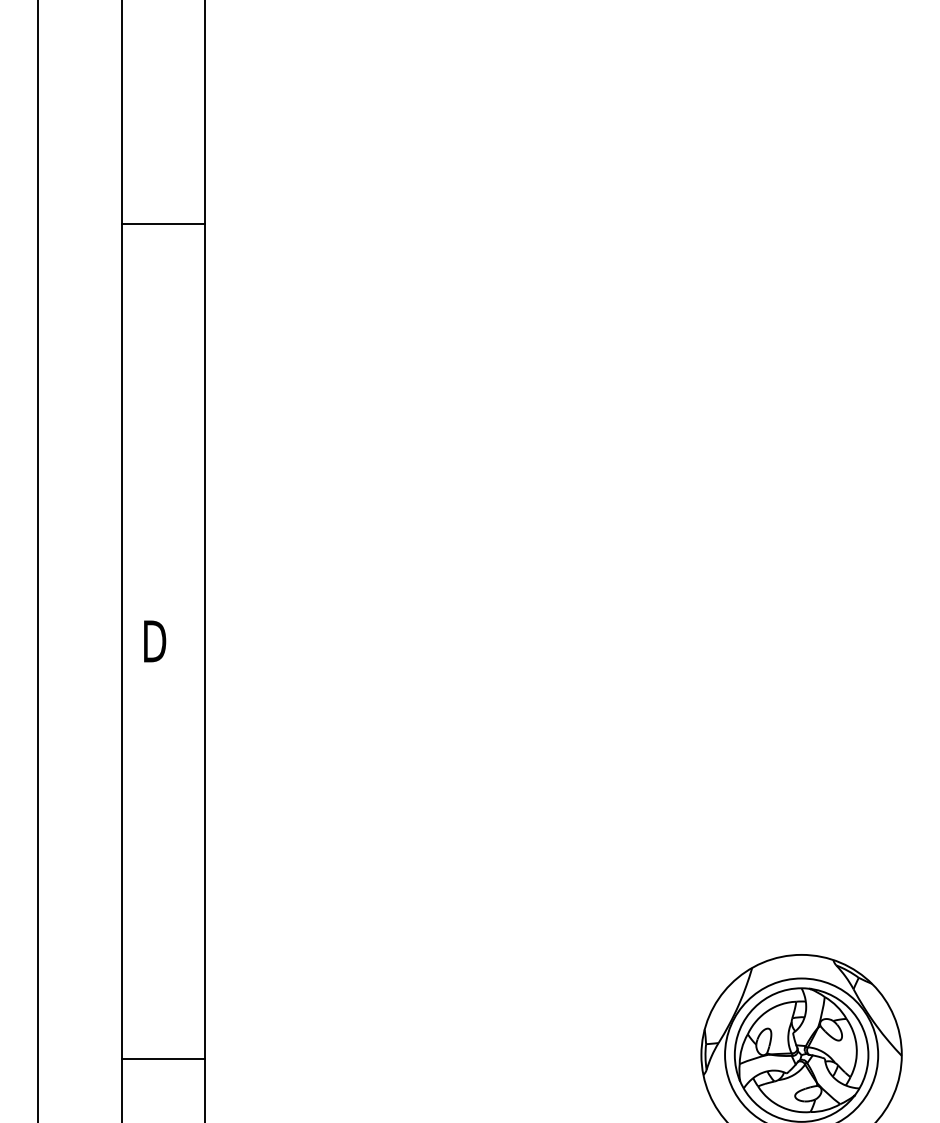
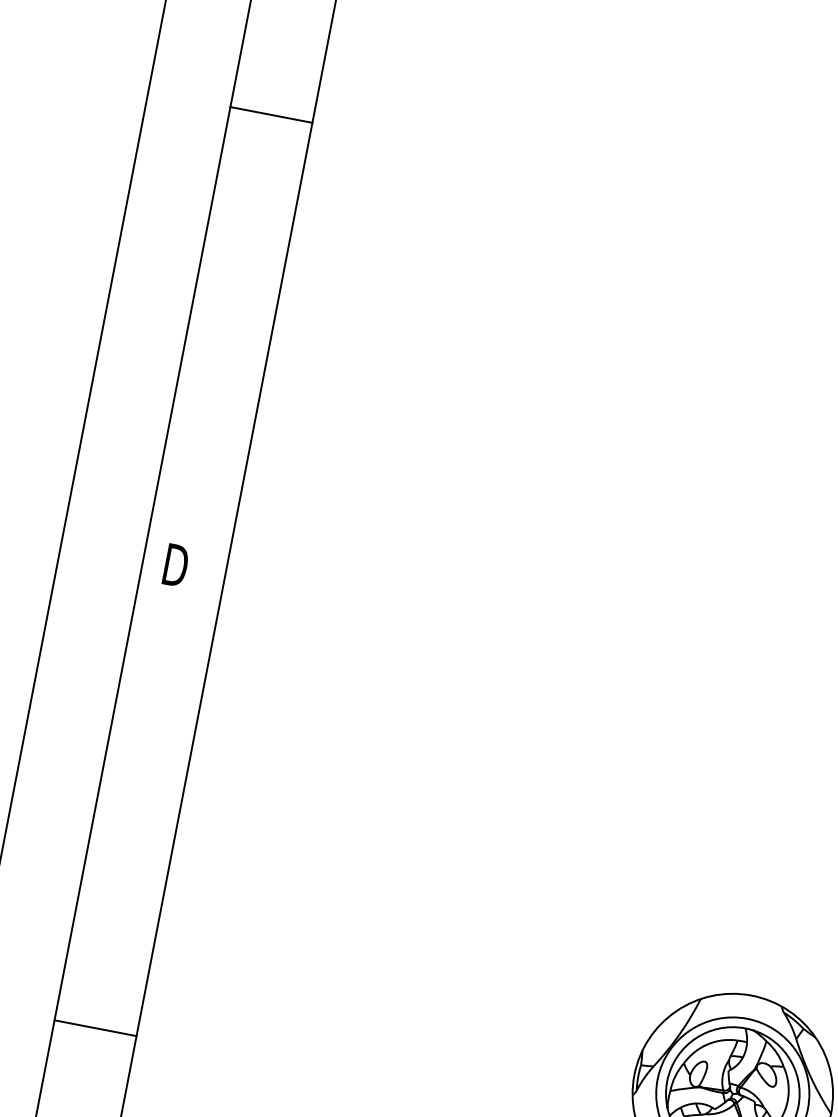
line: (163, 223) -> (271, 114), moved
line: (163, 1058) -> (95, 1027), moved

